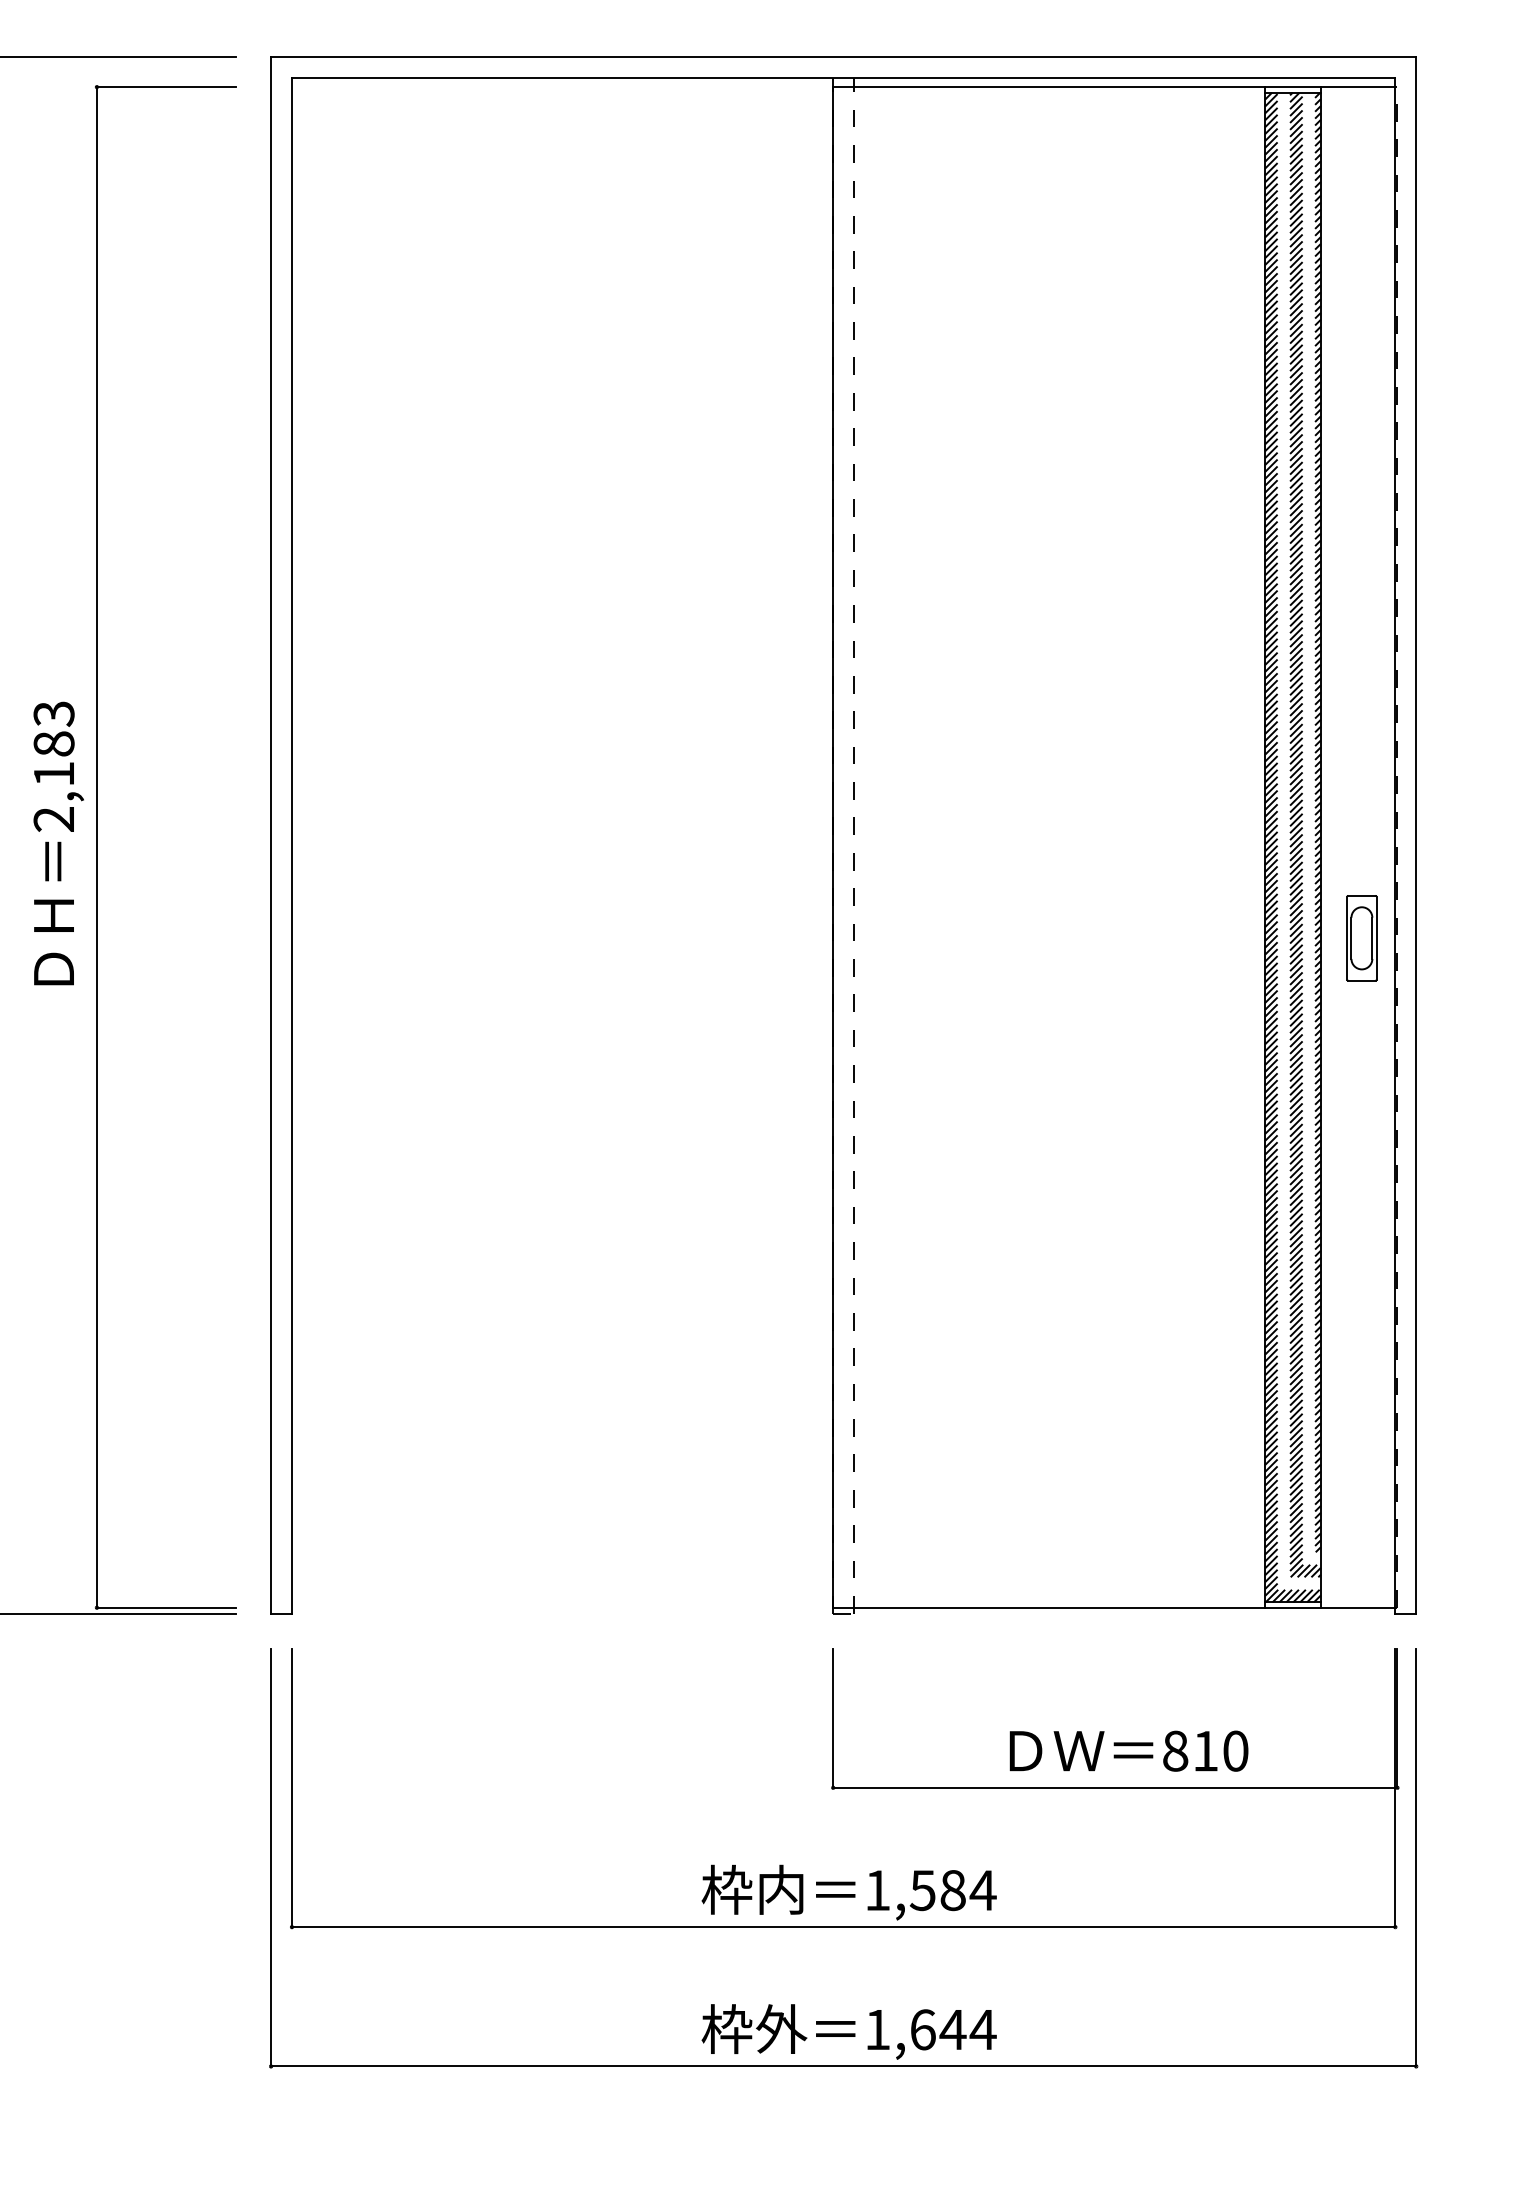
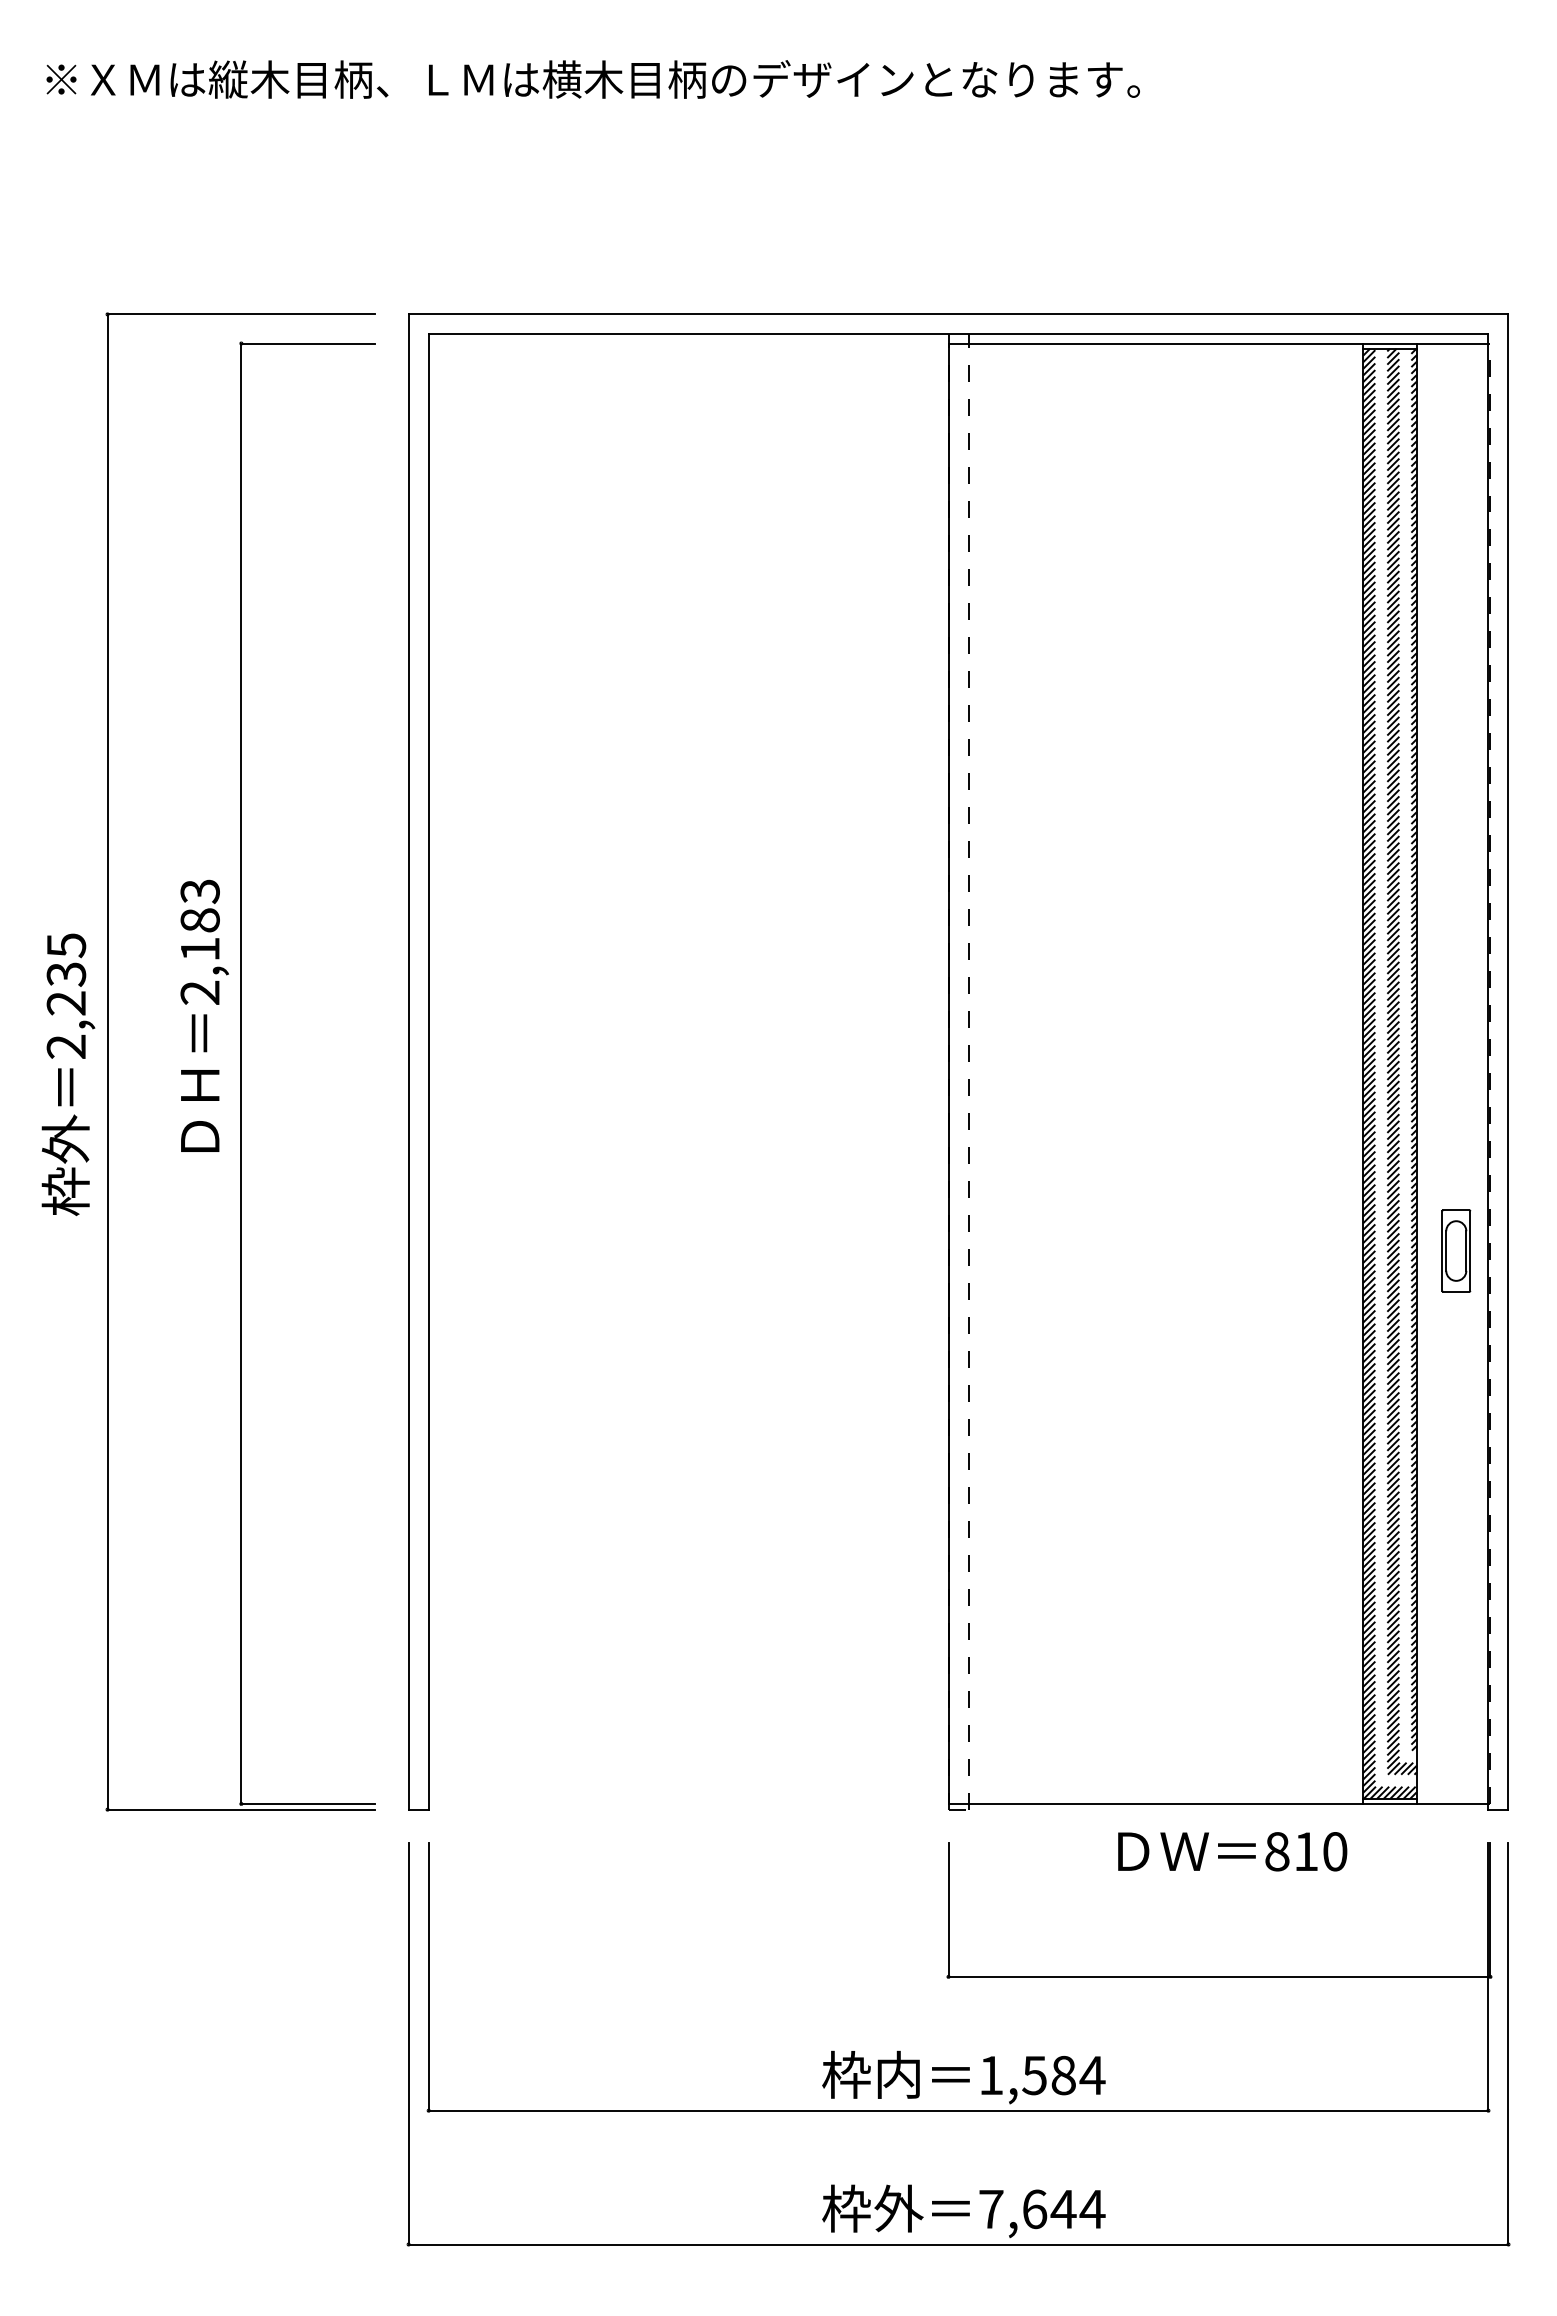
text: (58, 843) -> (204, 1015), moved
part: (1362, 937) -> (1456, 1250), moved
text: (1128, 1750) -> (1232, 1851), moved
text: (877, 2029) -> (991, 2209), 1,644 -> 7,644

